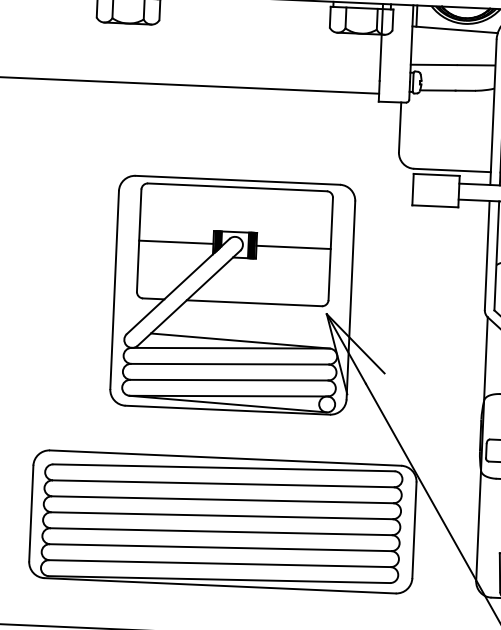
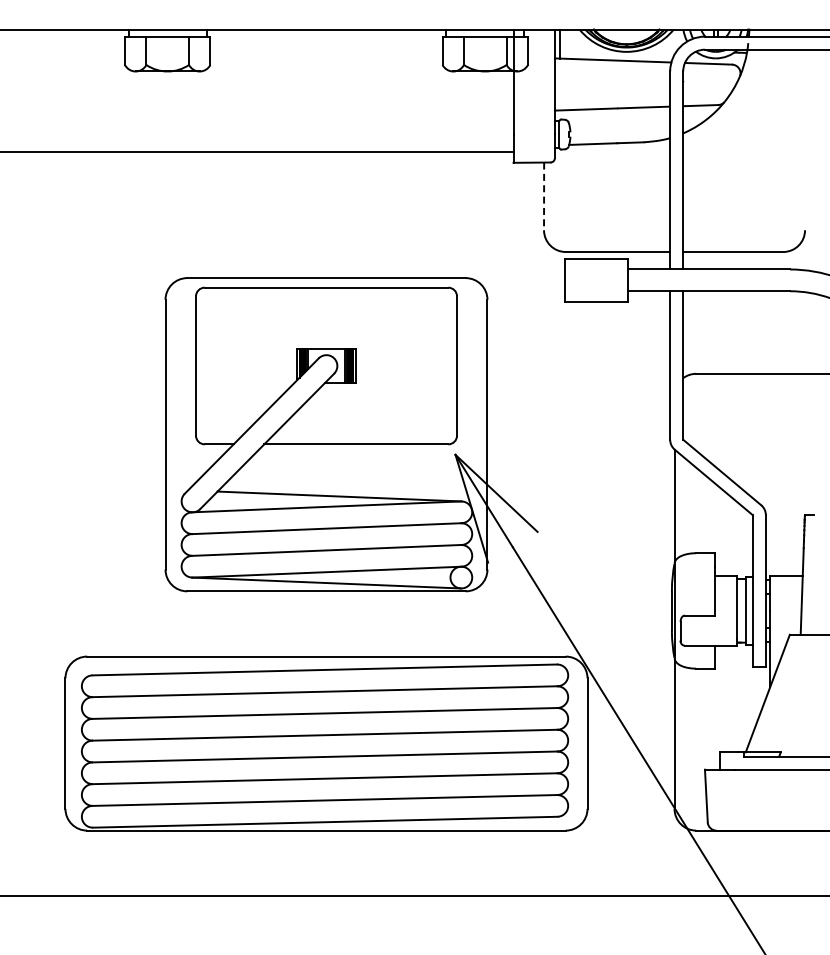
line: (400, 127) -> (544, 196), solid -> dashed
line: (176, 242) -> (246, 366), removed
line: (293, 247) -> (406, 366), removed

